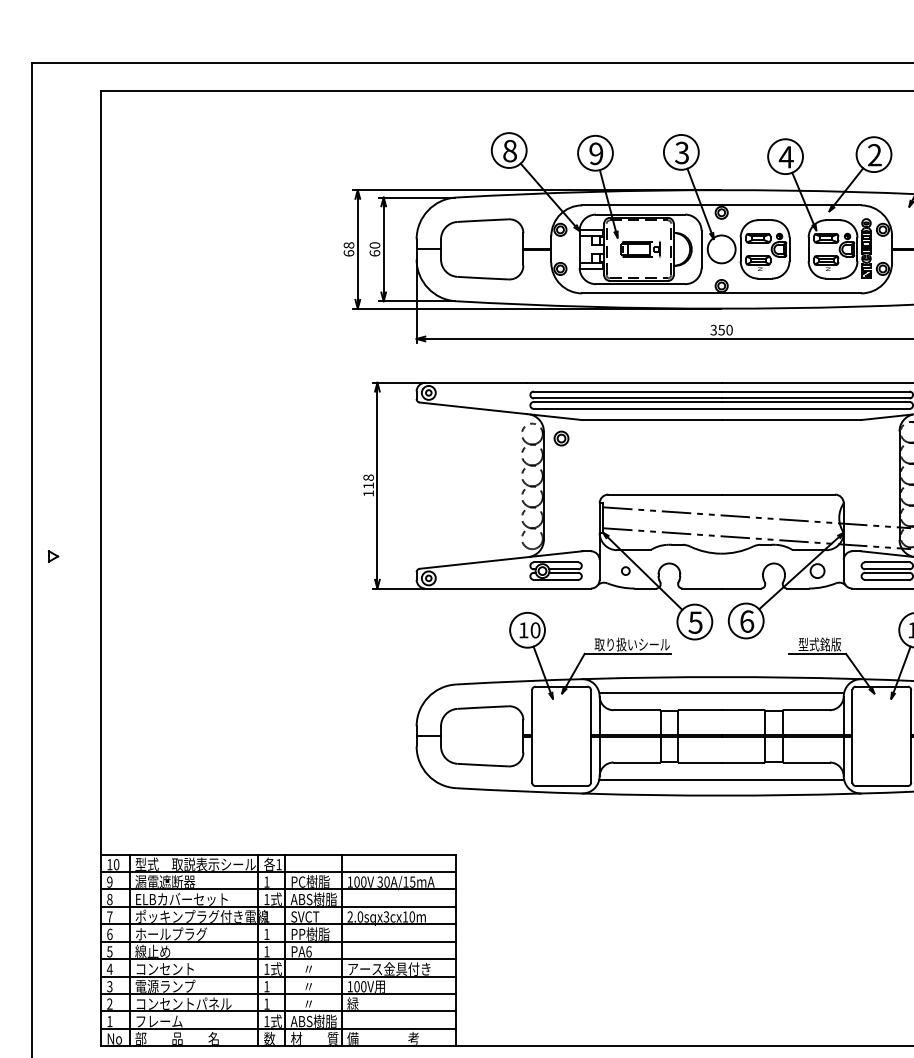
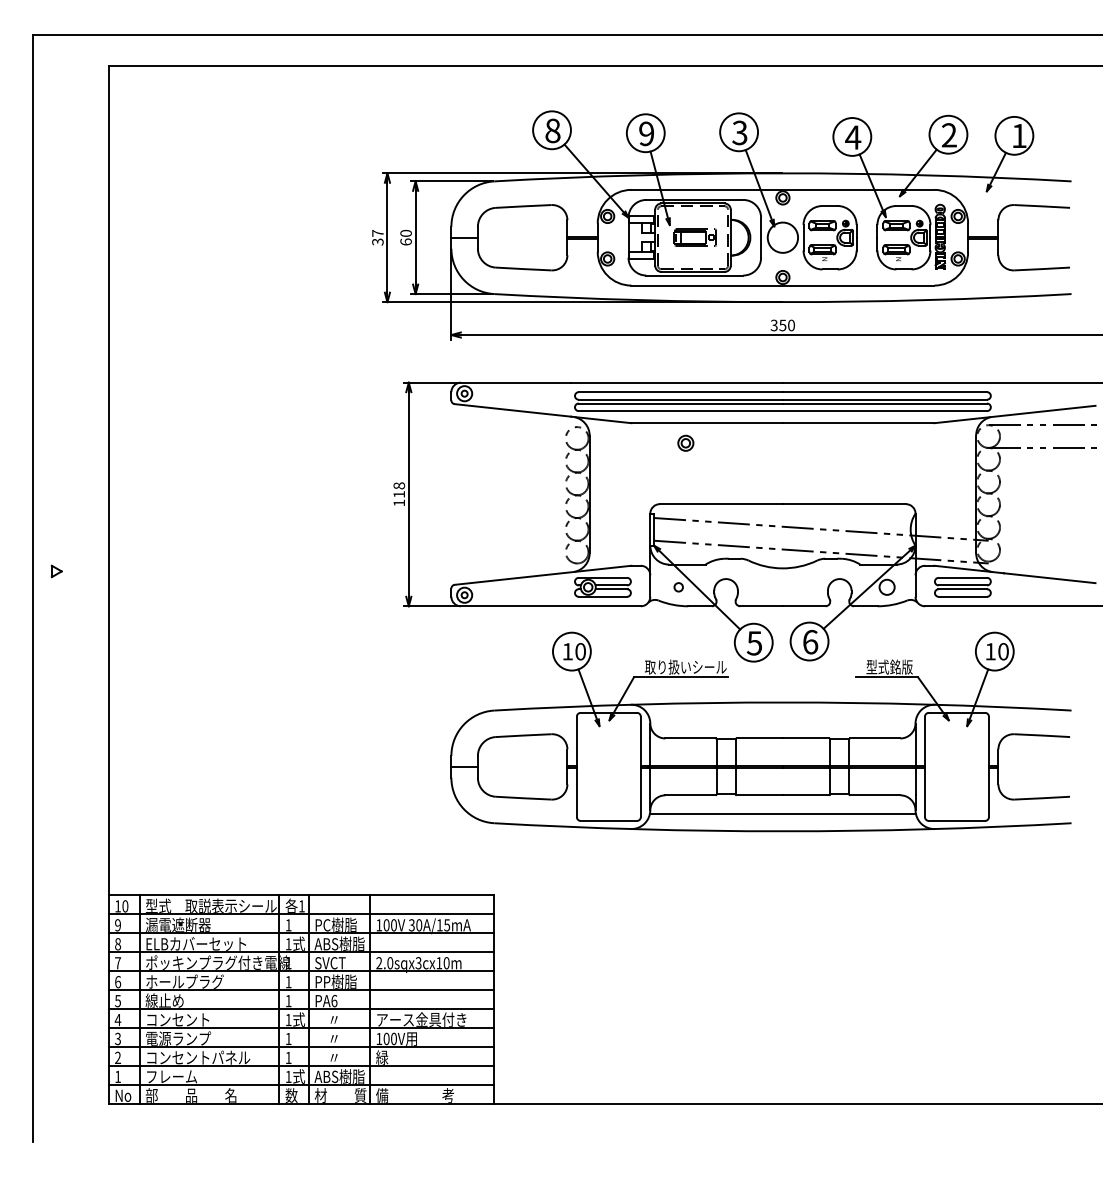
text: (348, 249) -> (377, 237), 68 -> 37
part: (561, 437) -> (685, 442), moved
line: (721, 692) -> (782, 719), removed

